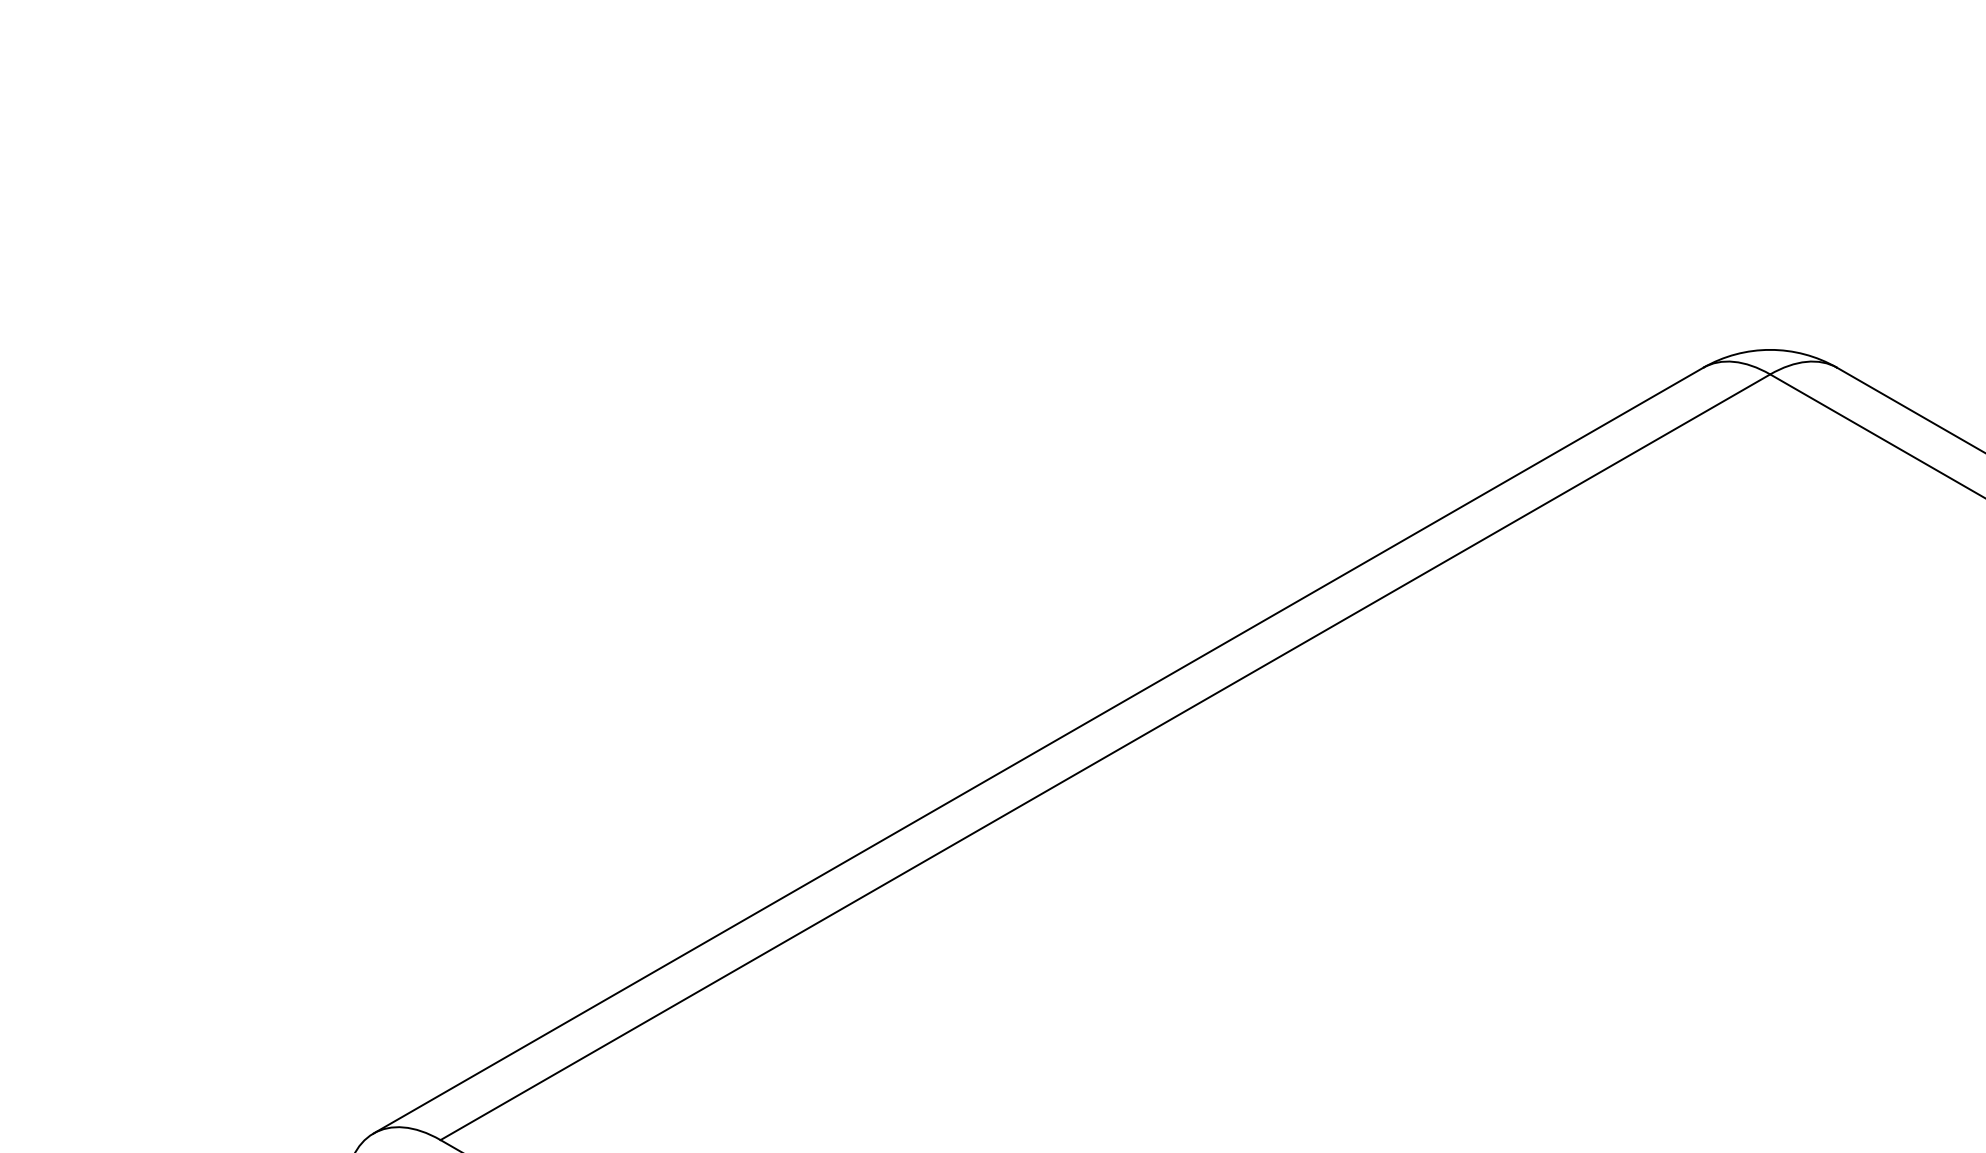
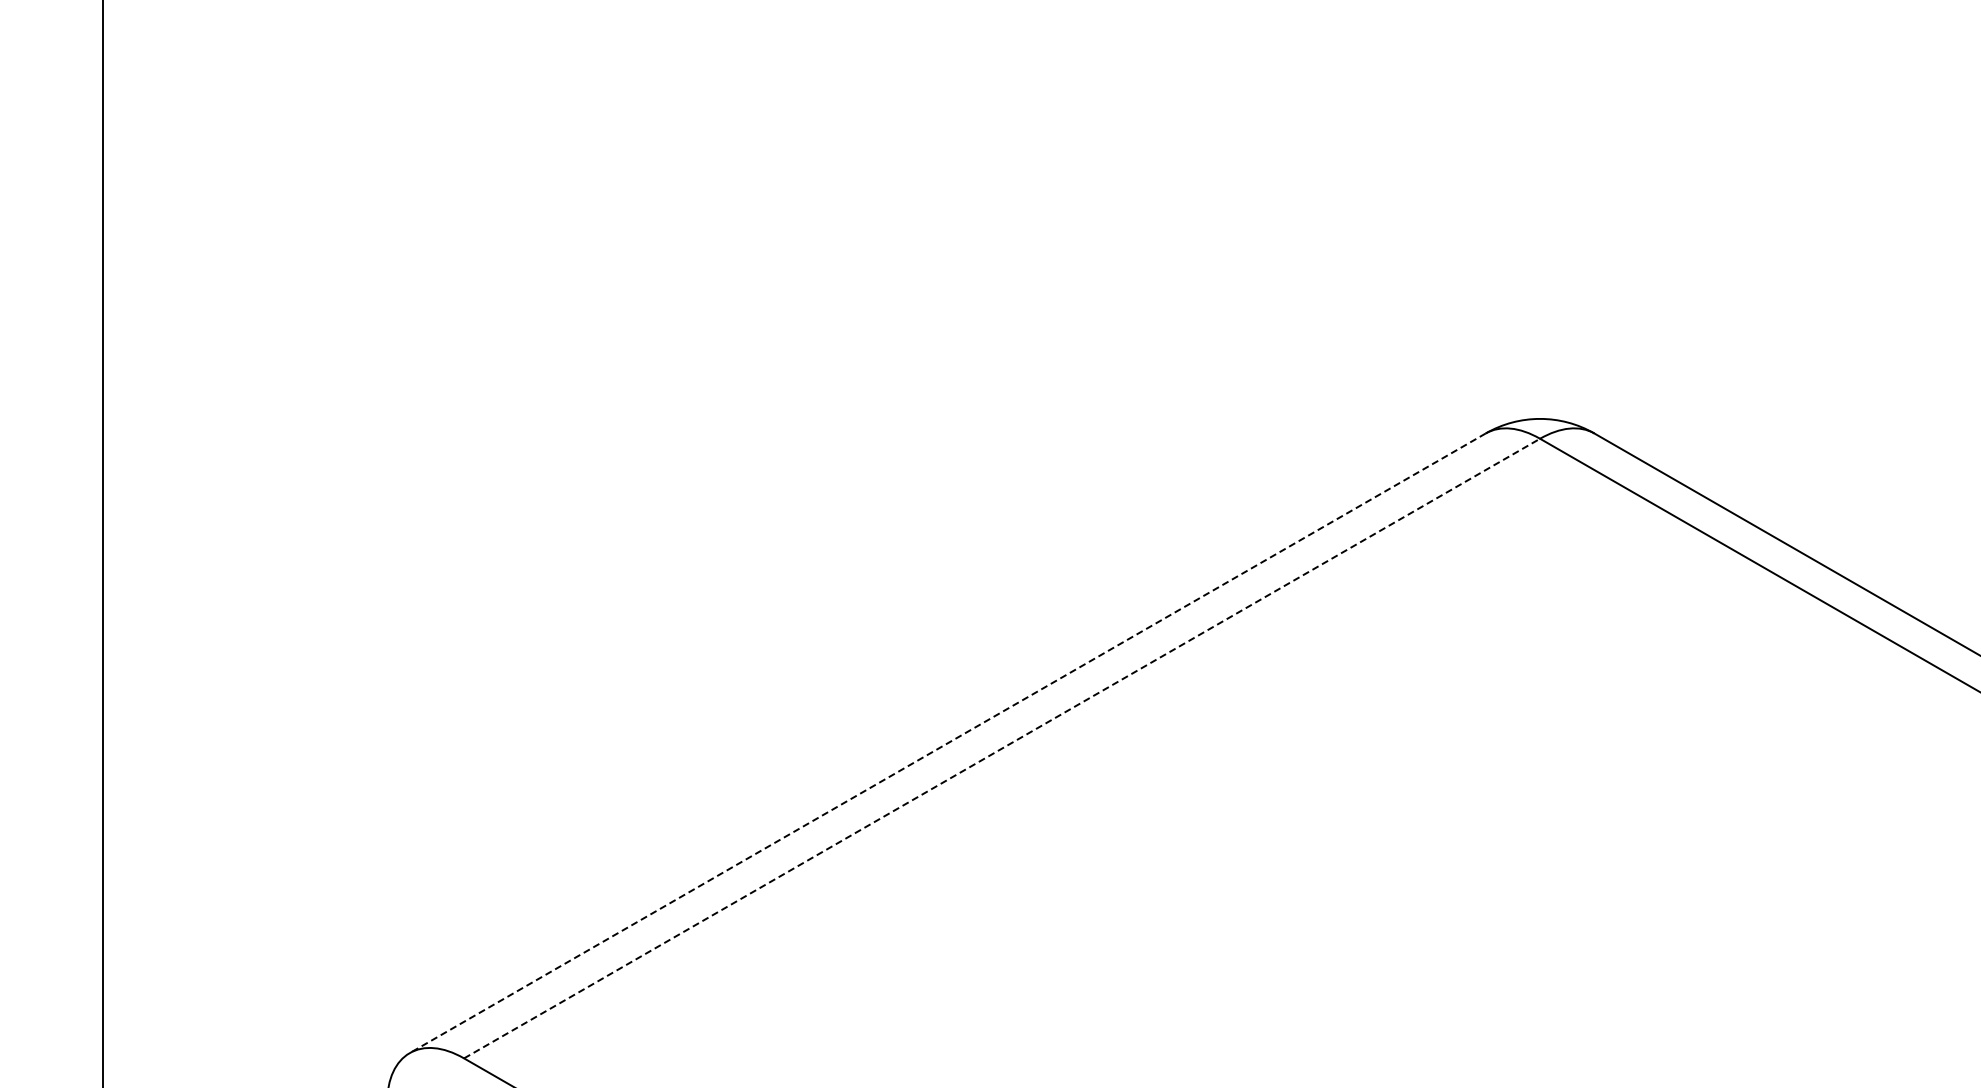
line: (1037, 750) -> (947, 743), solid -> dashed
line: (1105, 757) -> (1002, 748), solid -> dashed

